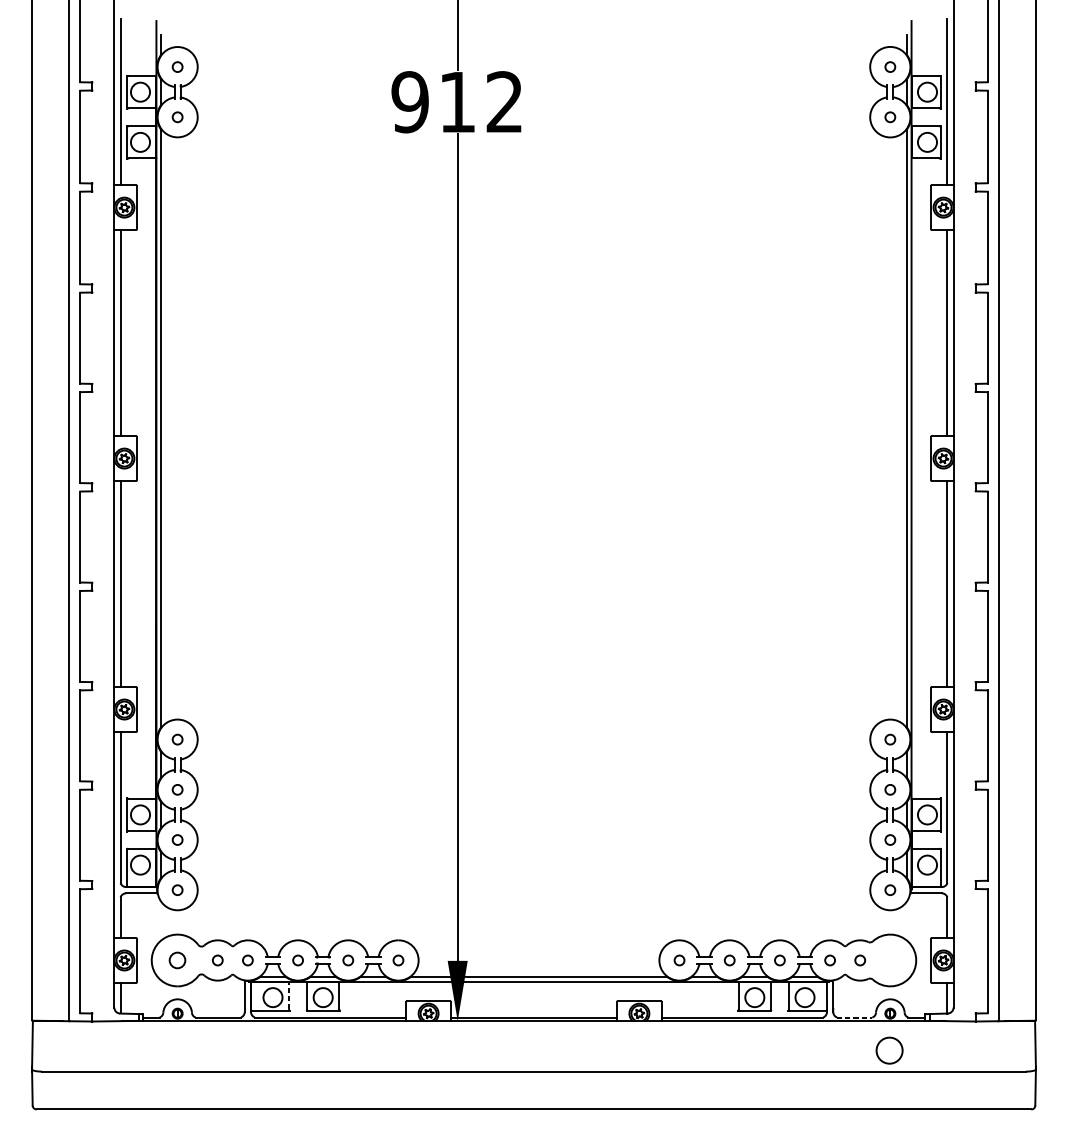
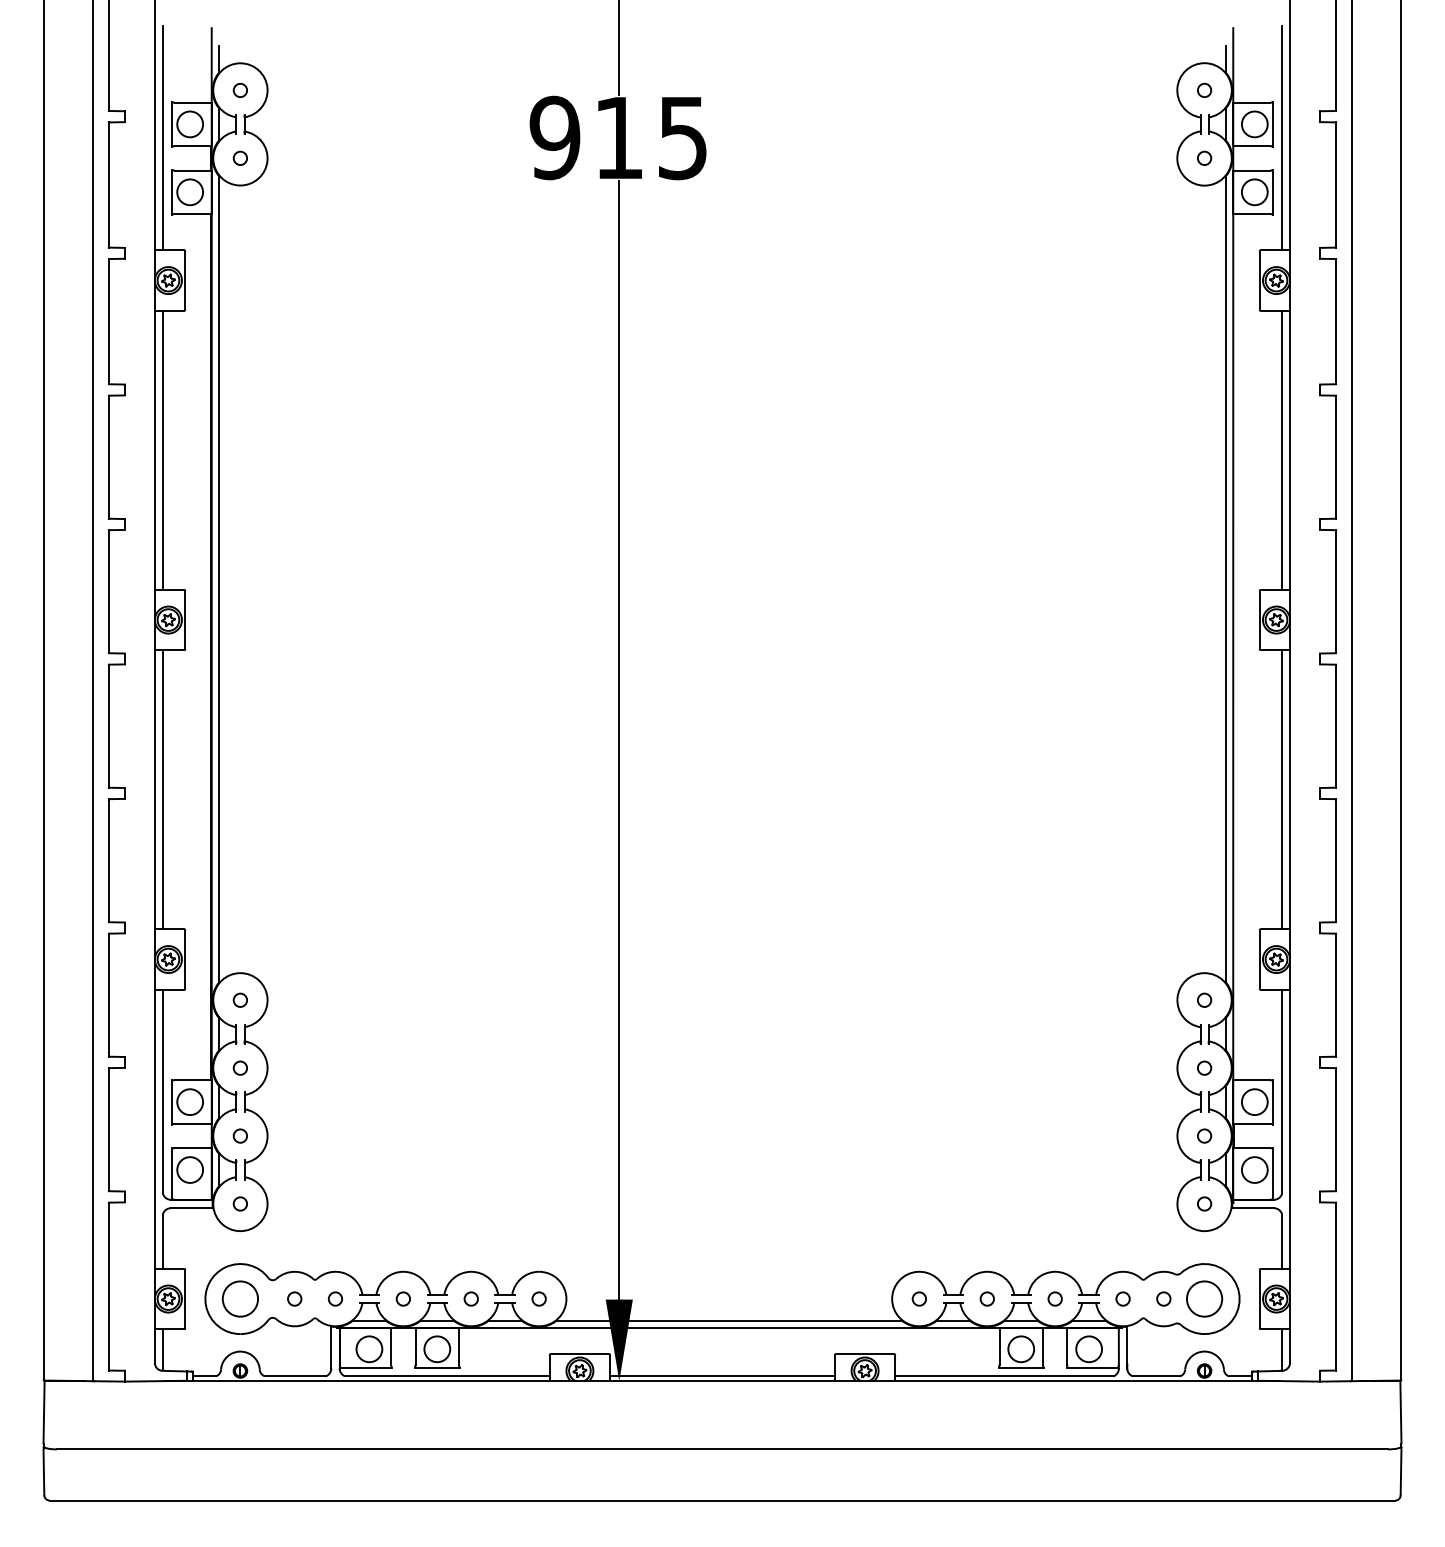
text: (504, 101) -> (682, 137), 912 -> 915
circle: (176, 960) -> (239, 1298), size x1.67
line: (289, 994) -> (391, 1345), dashed -> solid
line: (854, 1017) -> (1156, 1376), dashed -> solid
circle: (889, 1050) -> (1204, 1298), moved

